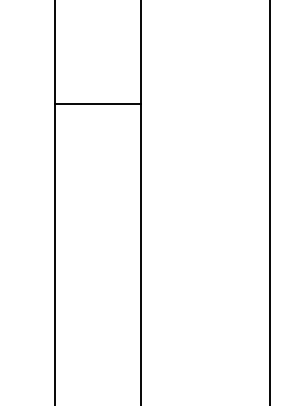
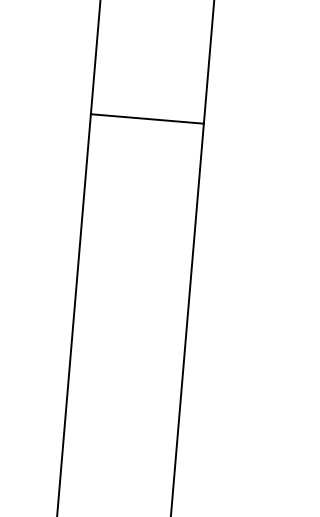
line: (97, 104) -> (146, 119), moved

